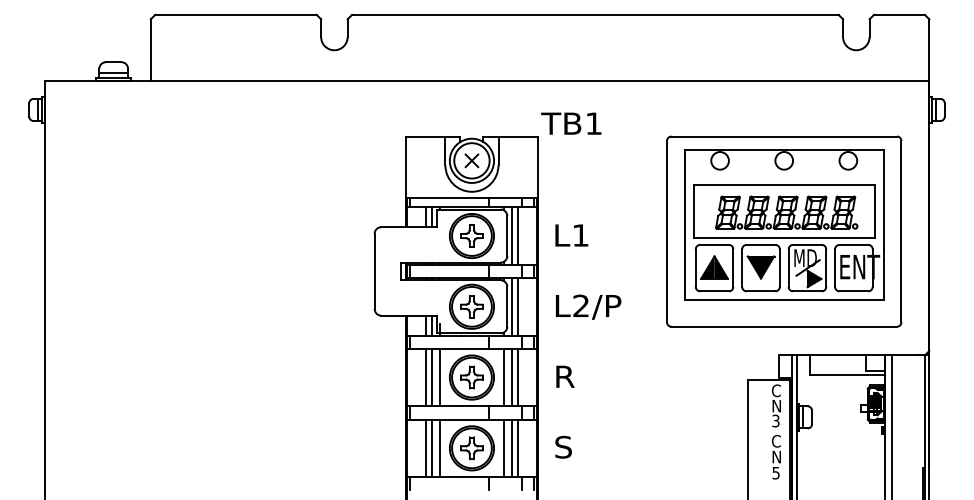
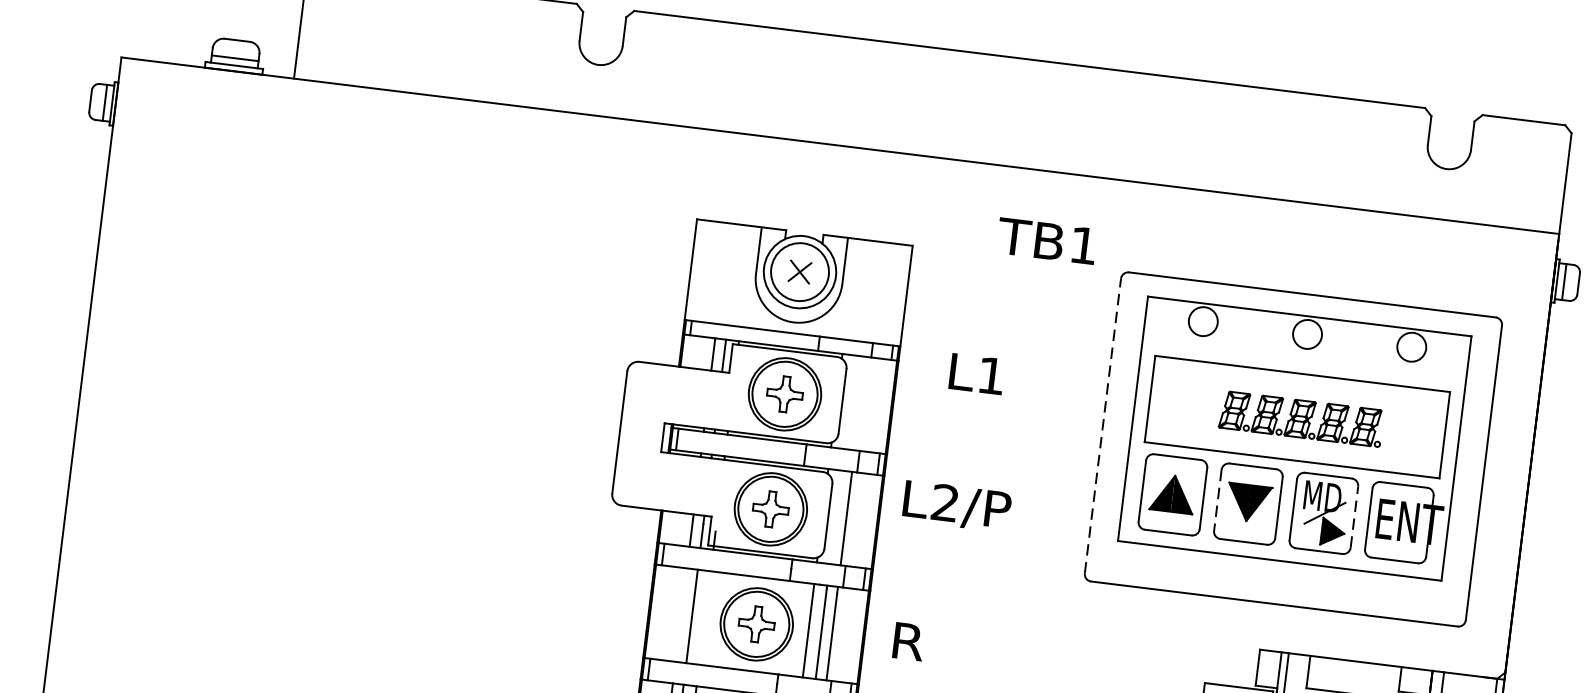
text: (571, 123) -> (1047, 240), moved
part: (786, 212) -> (1300, 418), size x0.7
line: (667, 231) -> (1103, 425), solid -> dashed
line: (511, 235) -> (849, 401), removed
line: (518, 235) -> (860, 402), removed
text: (571, 235) -> (976, 374), moved
line: (742, 268) -> (1218, 501), solid -> dashed
line: (826, 268) -> (1354, 517), solid -> dashed
line: (511, 306) -> (835, 516), removed
text: (588, 306) -> (957, 505), moved
line: (425, 377) -> (681, 614), removed
line: (440, 377) -> (705, 617), removed

